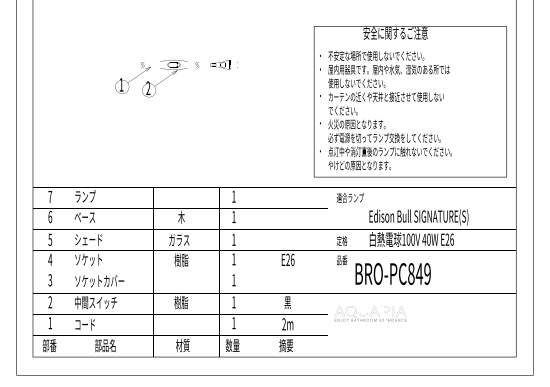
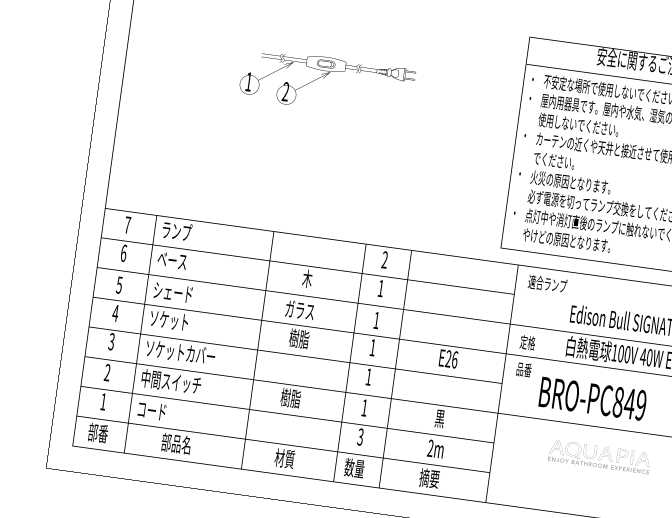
text: (233, 196) -> (384, 259), 1 -> 2
part: (369, 314) -> (598, 457), moved
text: (233, 323) -> (359, 437), 1 -> 3

